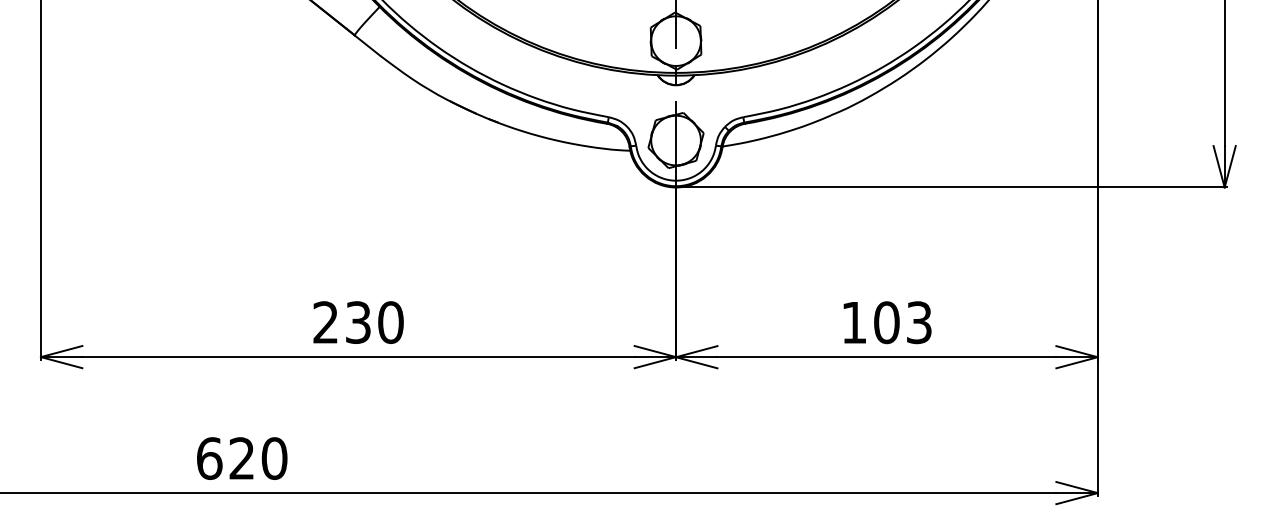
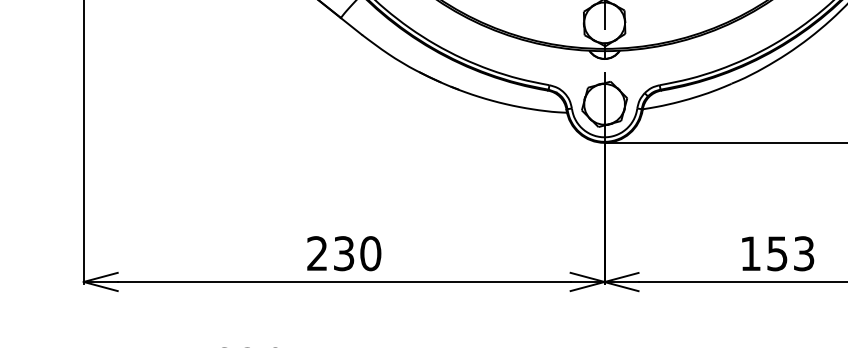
text: (886, 322) -> (777, 253), 103 -> 153

